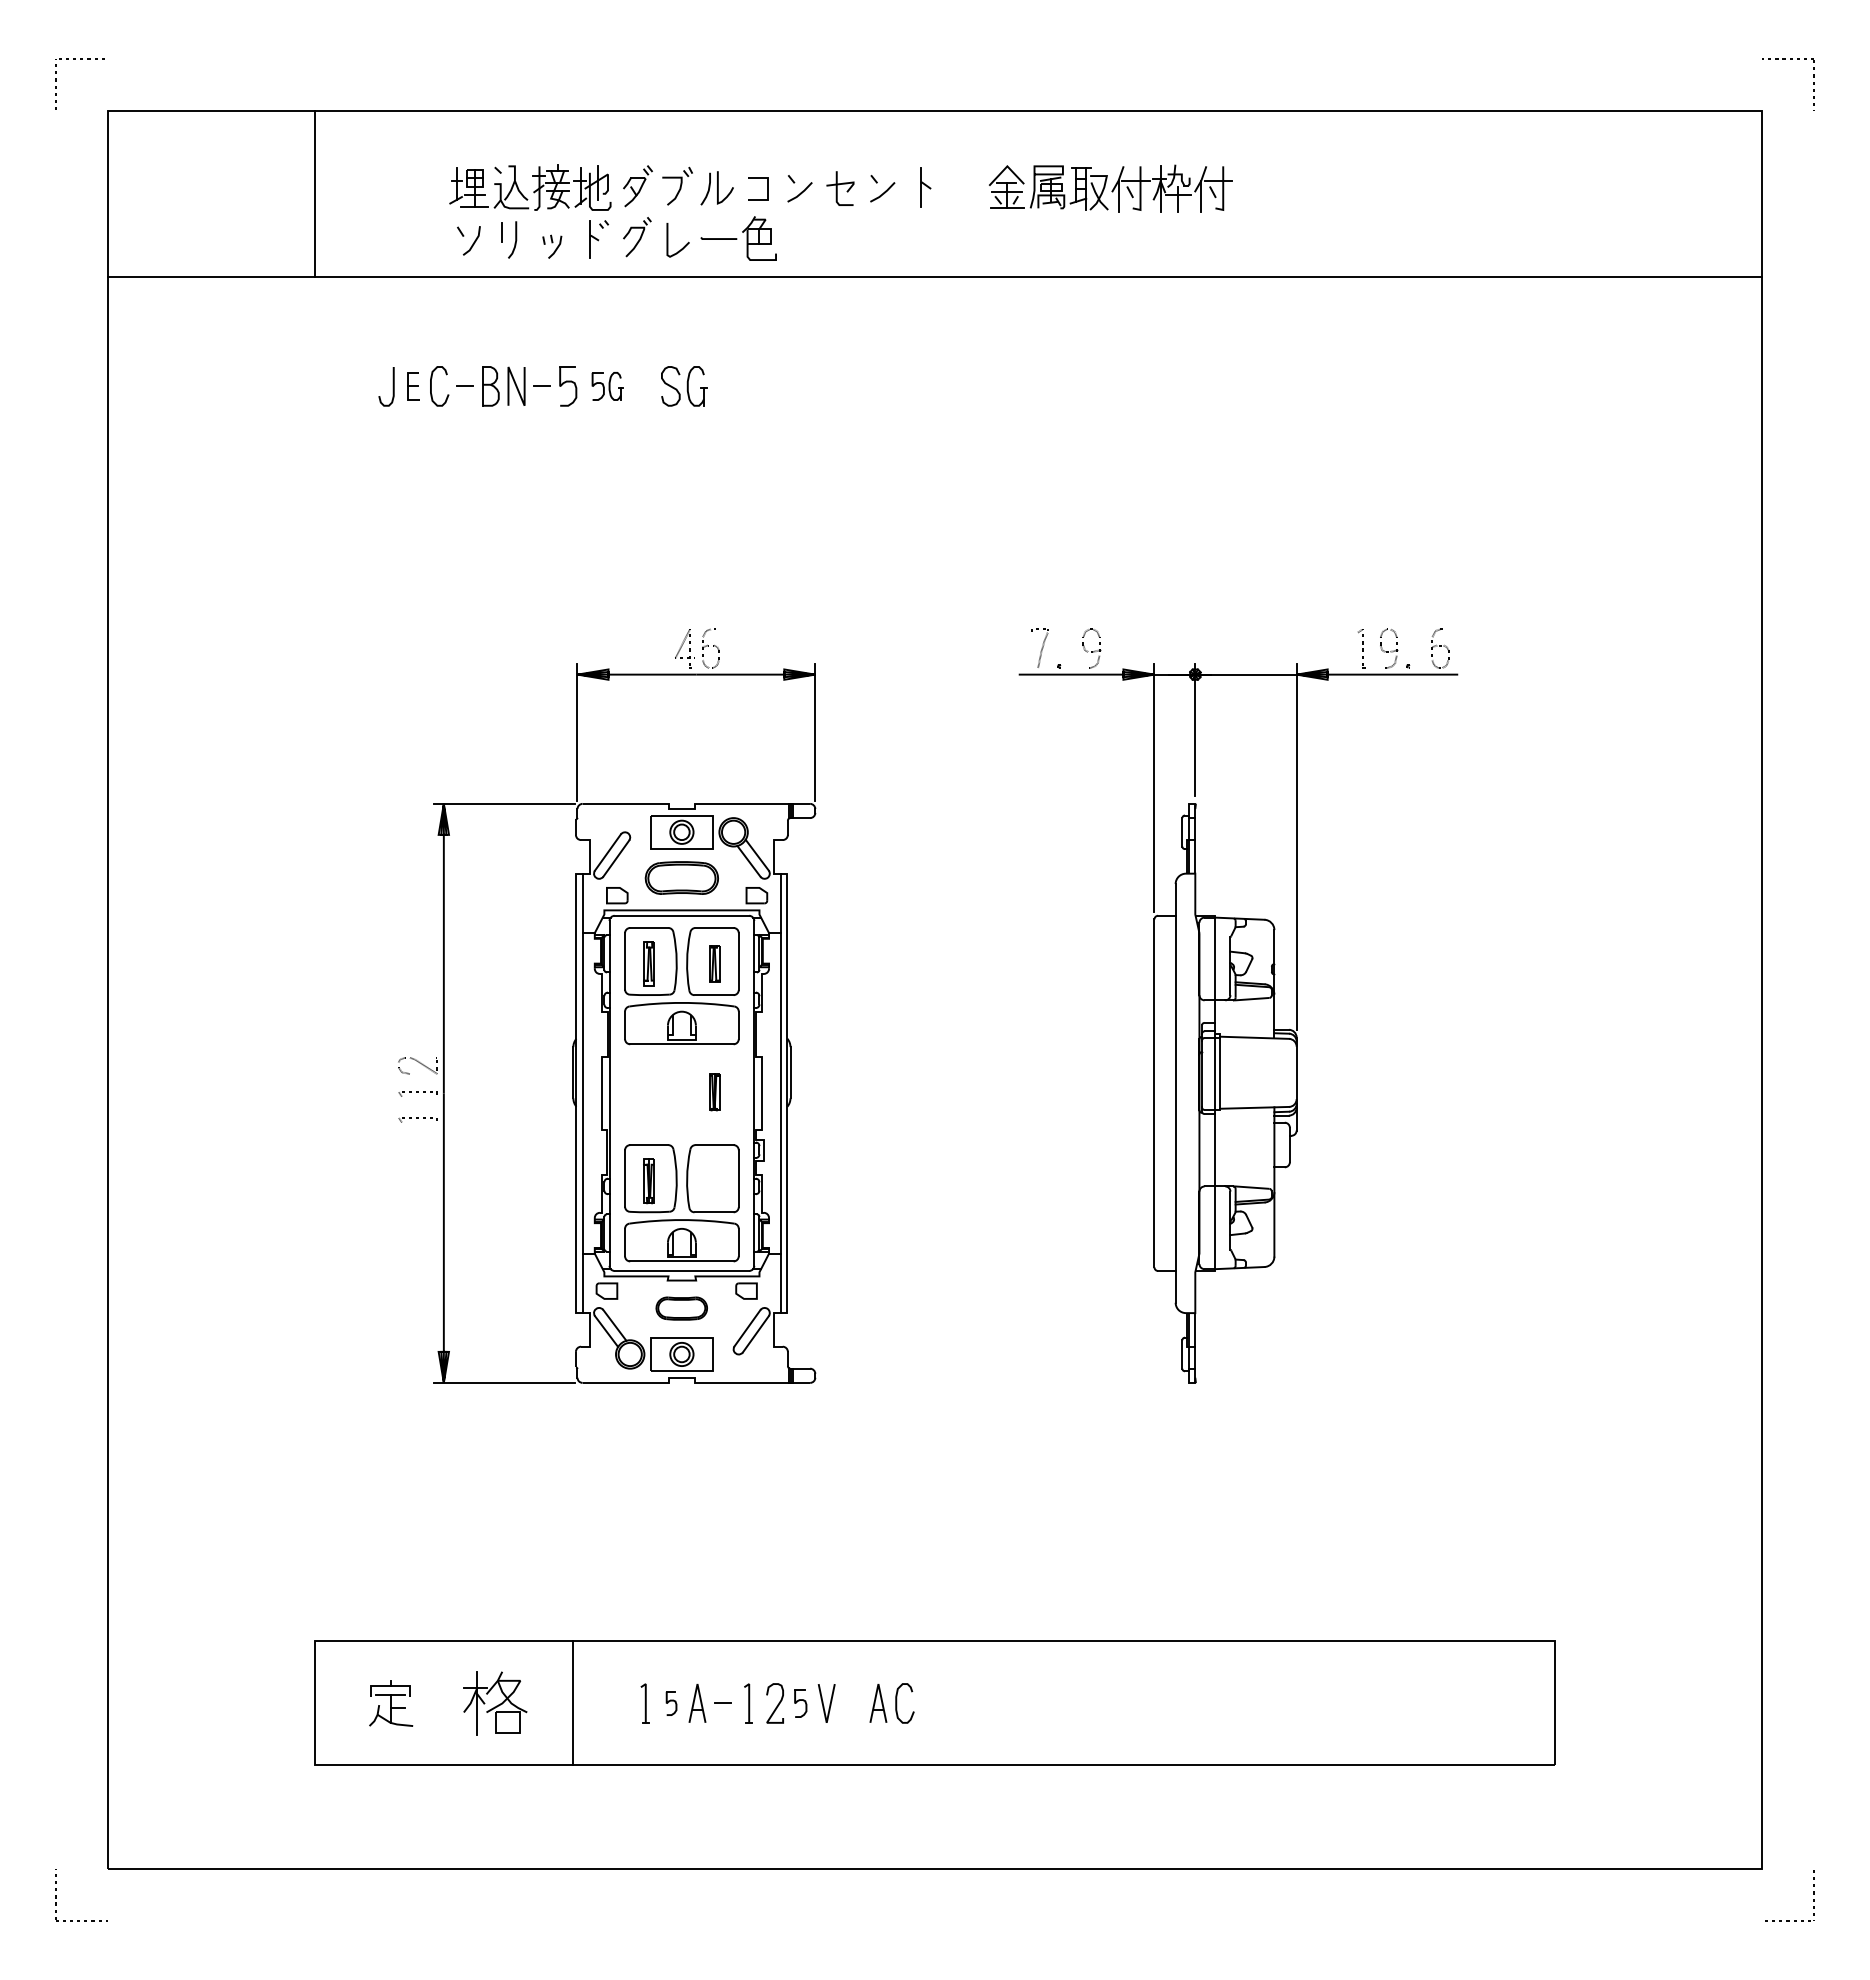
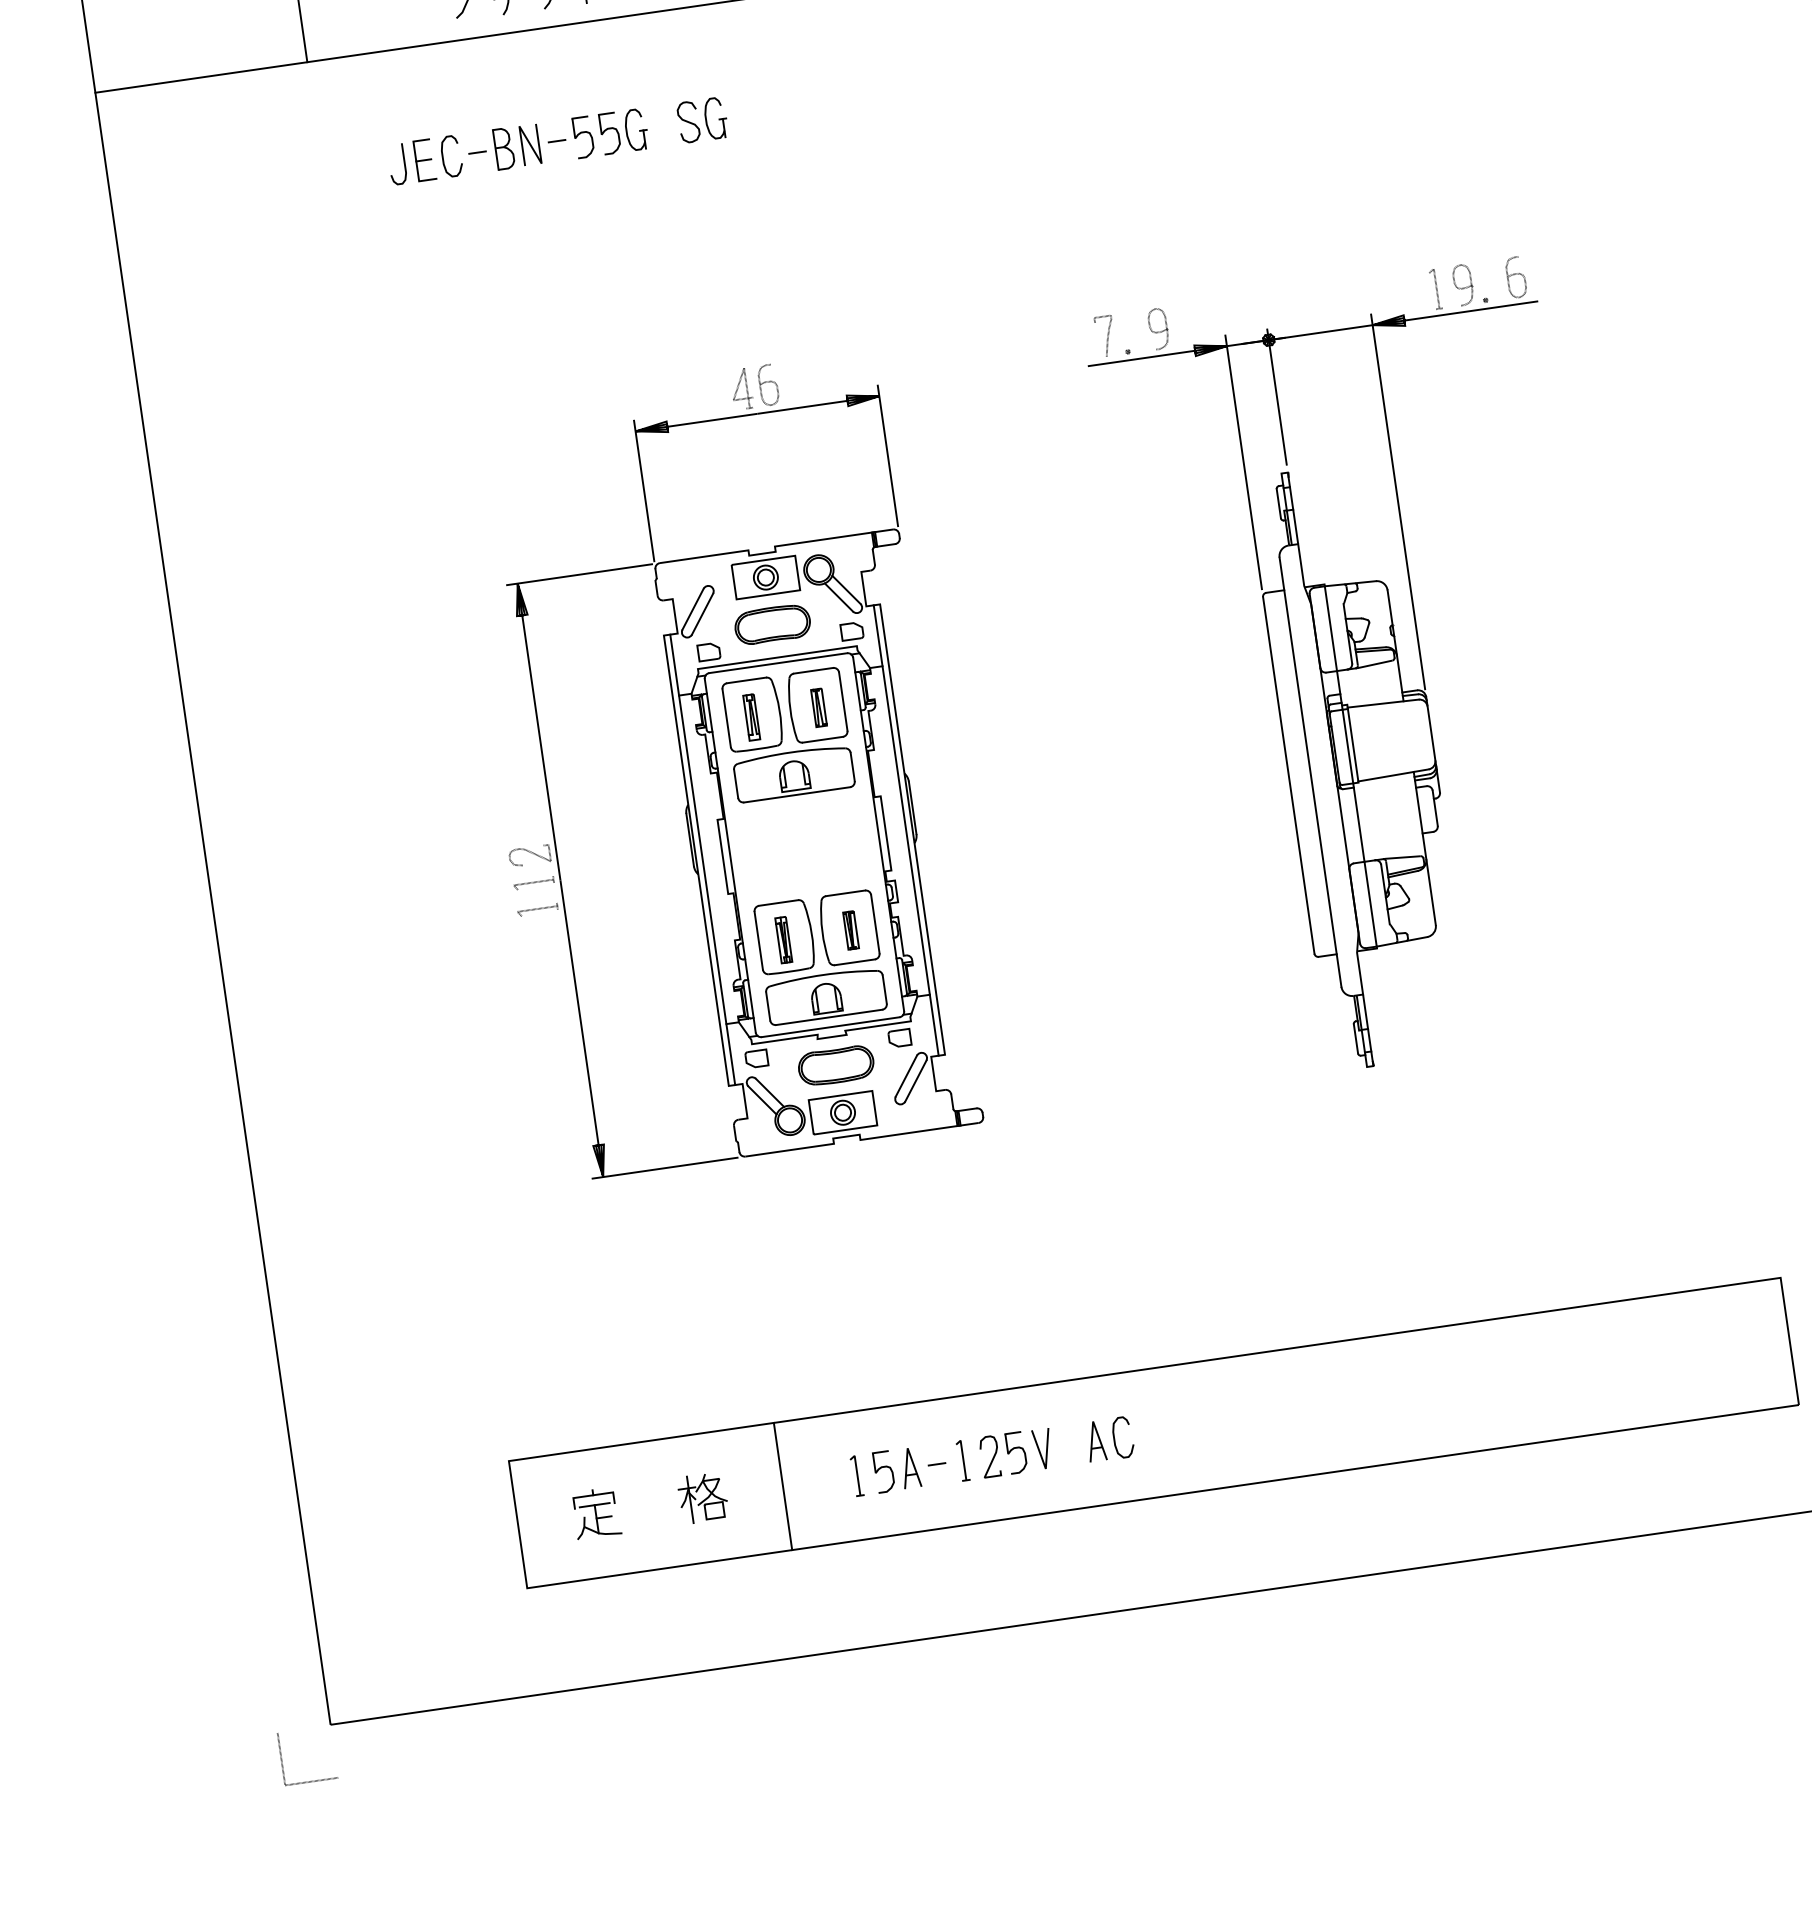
part: (413, 386) -> (424, 160), size x1.43
part: (607, 386) -> (623, 131), size x1.43
part: (714, 1092) -> (850, 930), moved
part: (681, 1308) -> (835, 1065), size x1.43
part: (495, 1703) -> (703, 1498), size x0.71
part: (671, 1703) -> (883, 1472), size x1.67
part: (800, 1703) -> (1016, 1452), size x1.43

